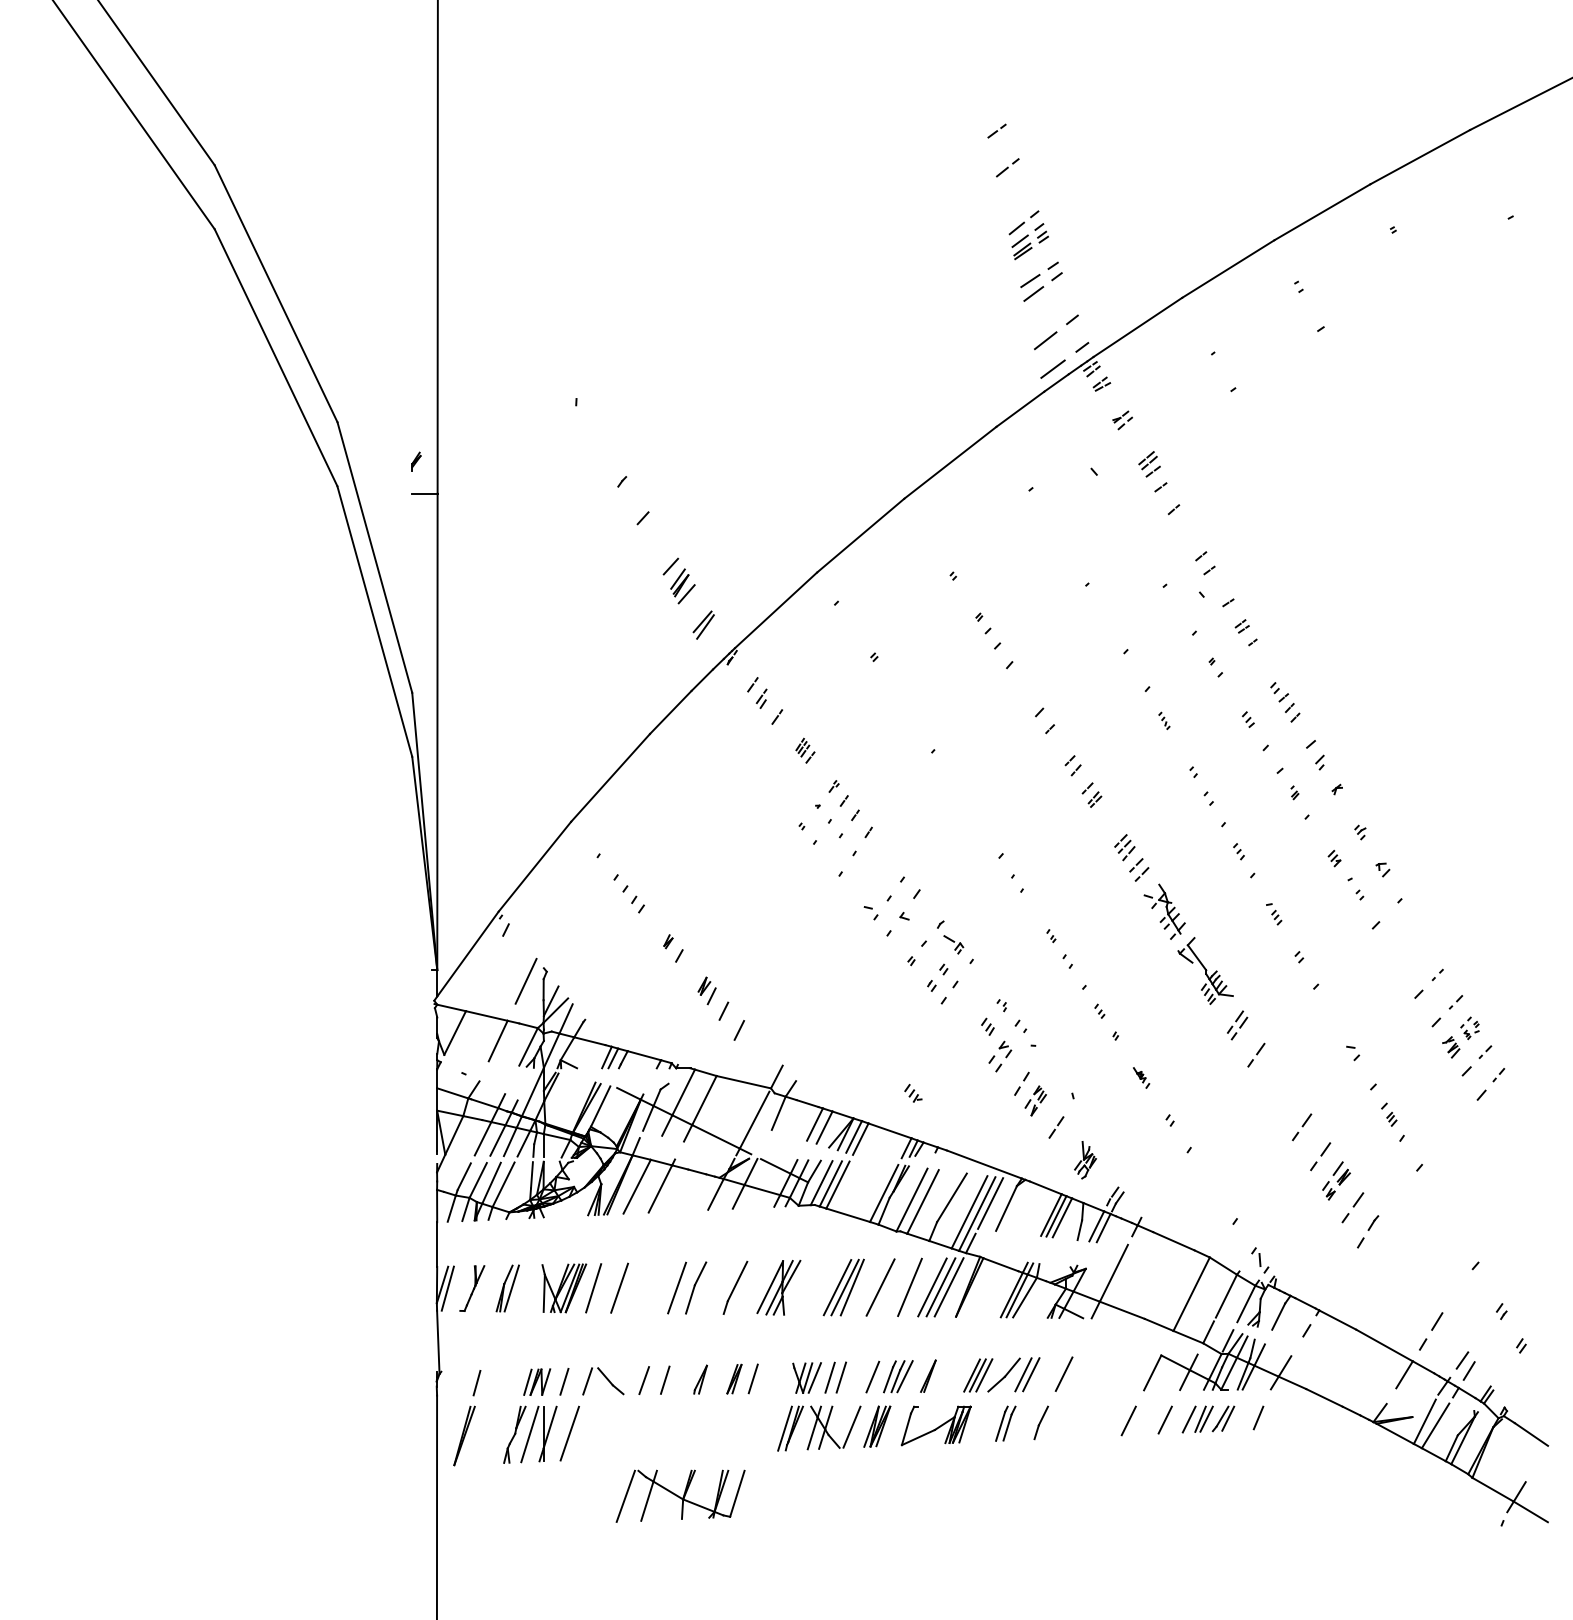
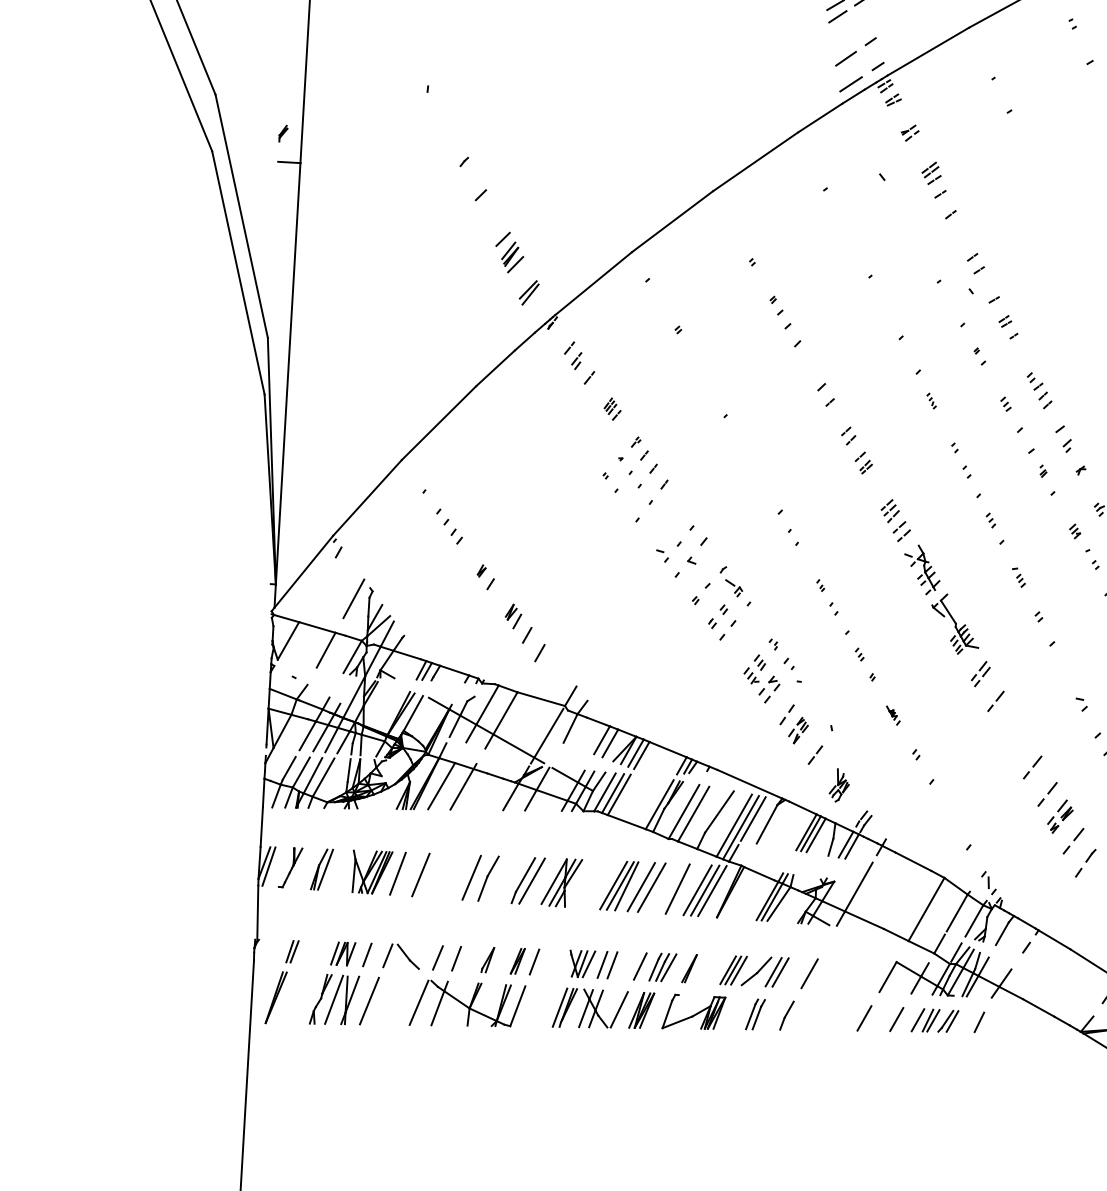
part: (913, 1093) -> (751, 676), moved
line: (745, 1287) -> (532, 880), added
line: (868, 1287) -> (641, 887), added
line: (482, 1382) -> (294, 951), added
part: (680, 1495) -> (467, 1004), moved

